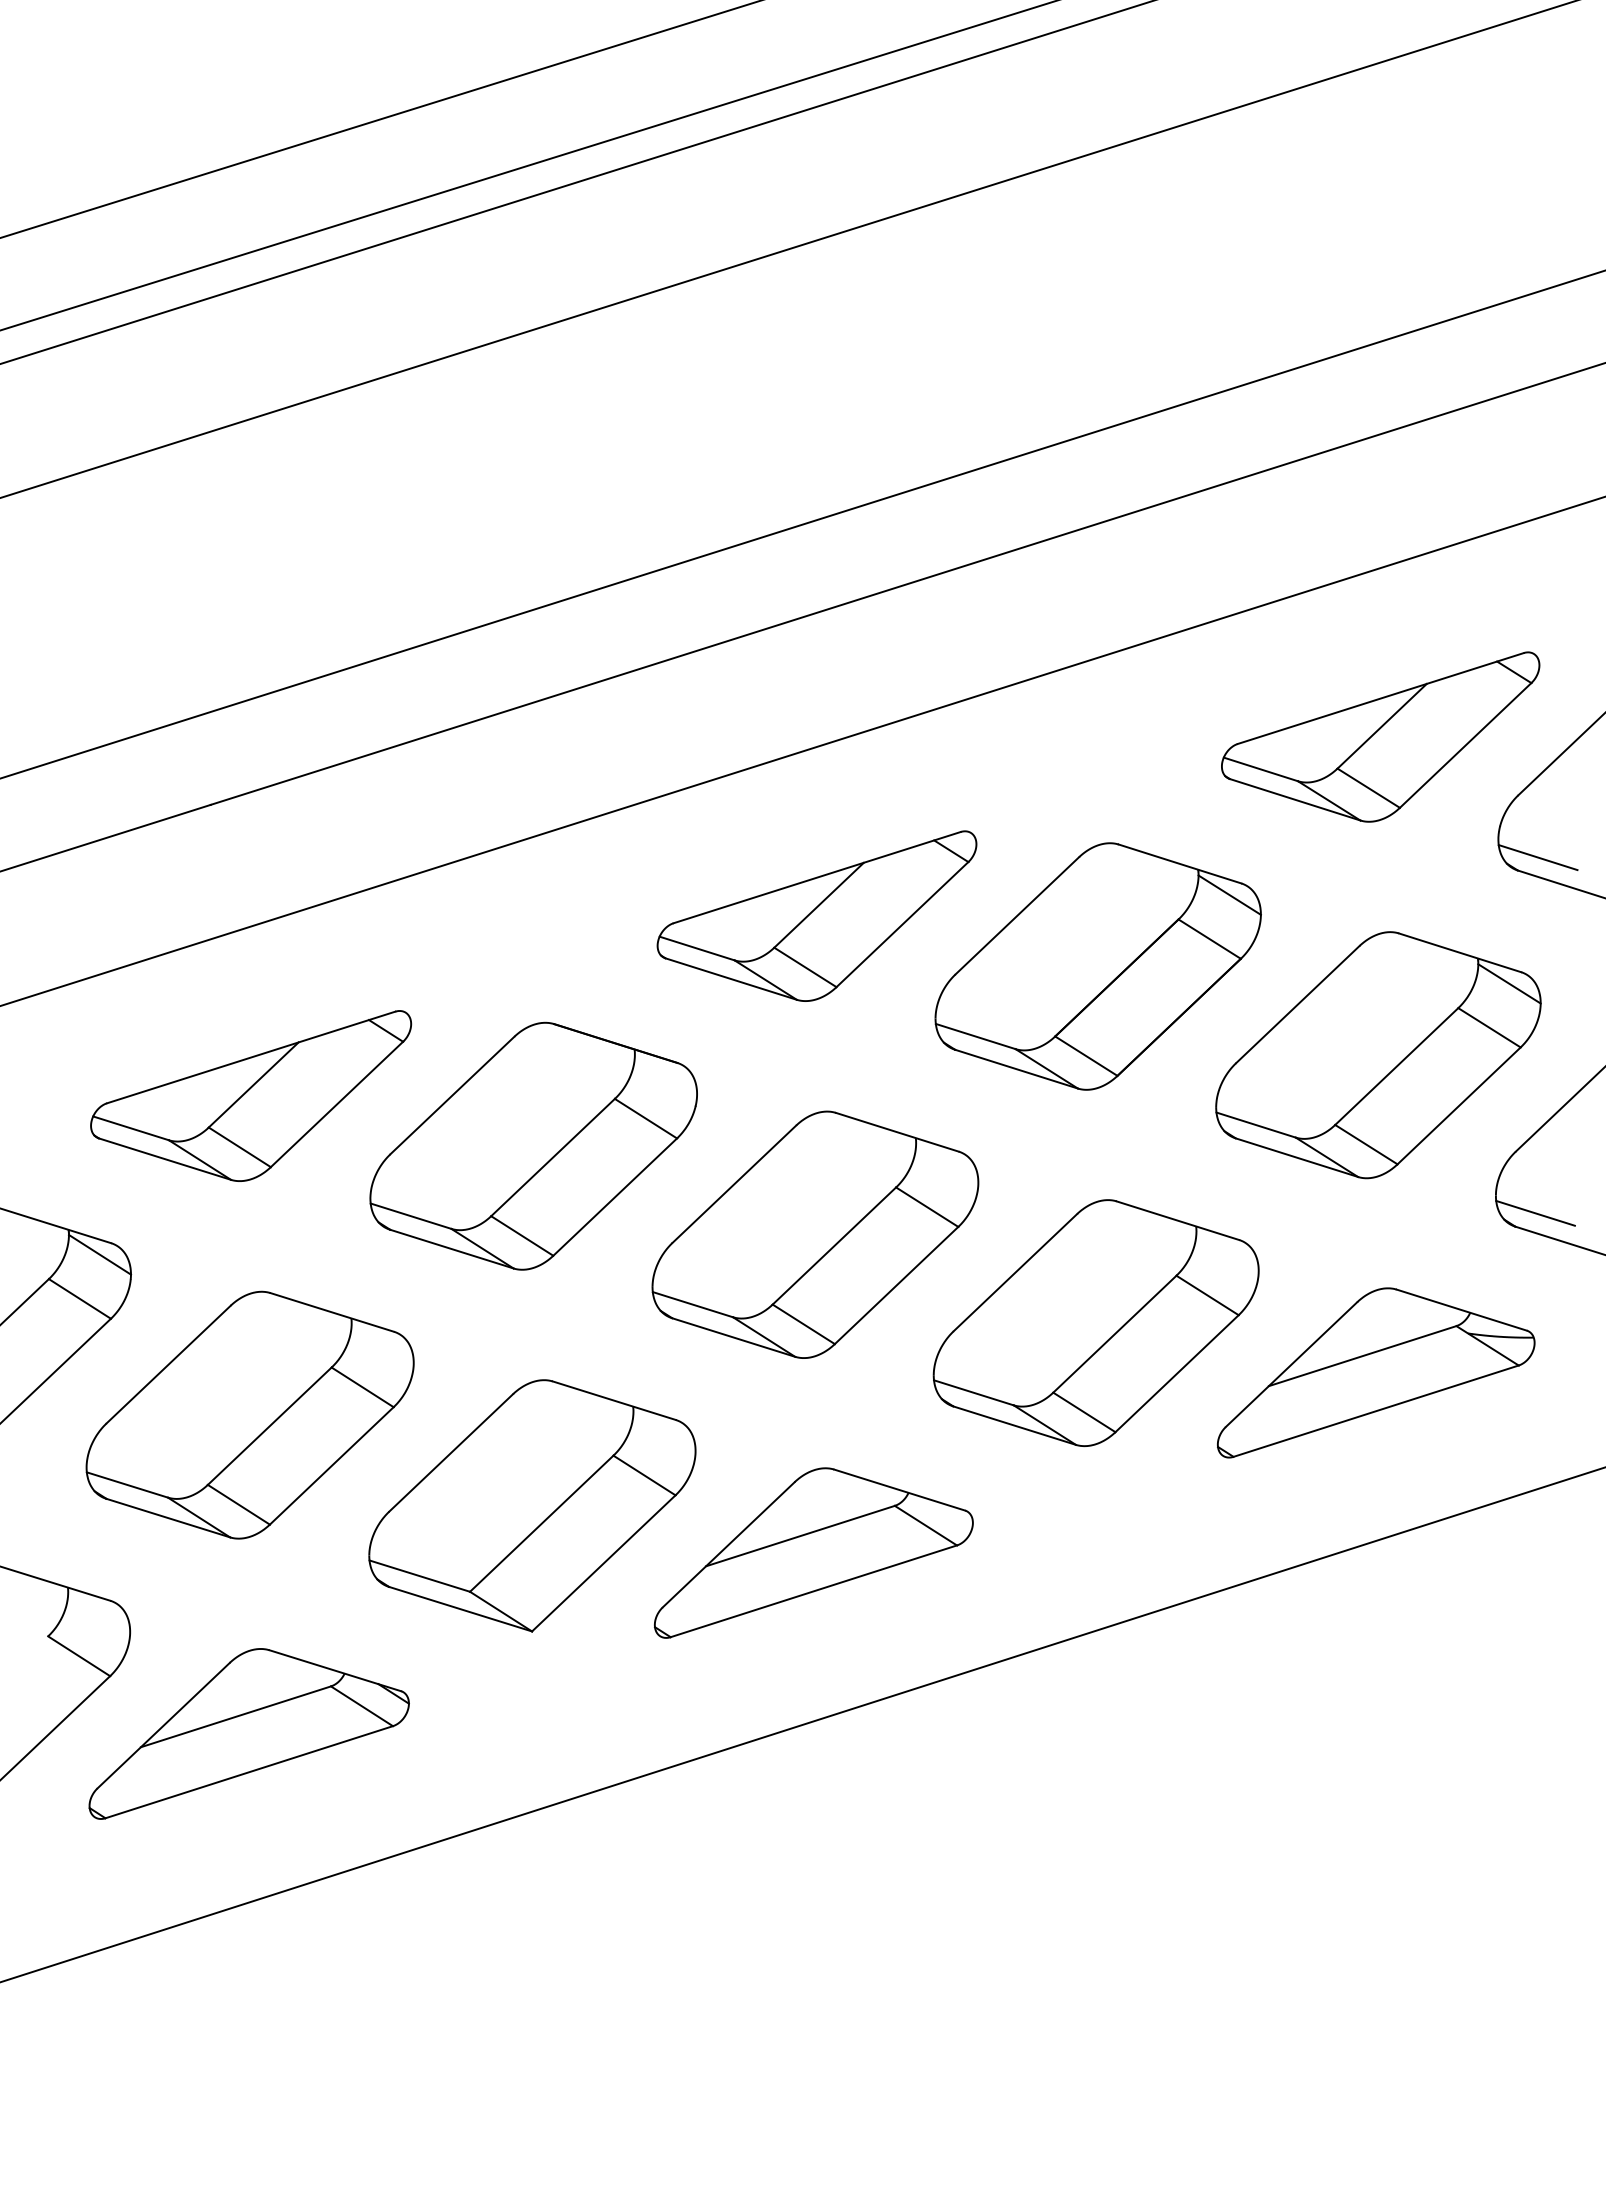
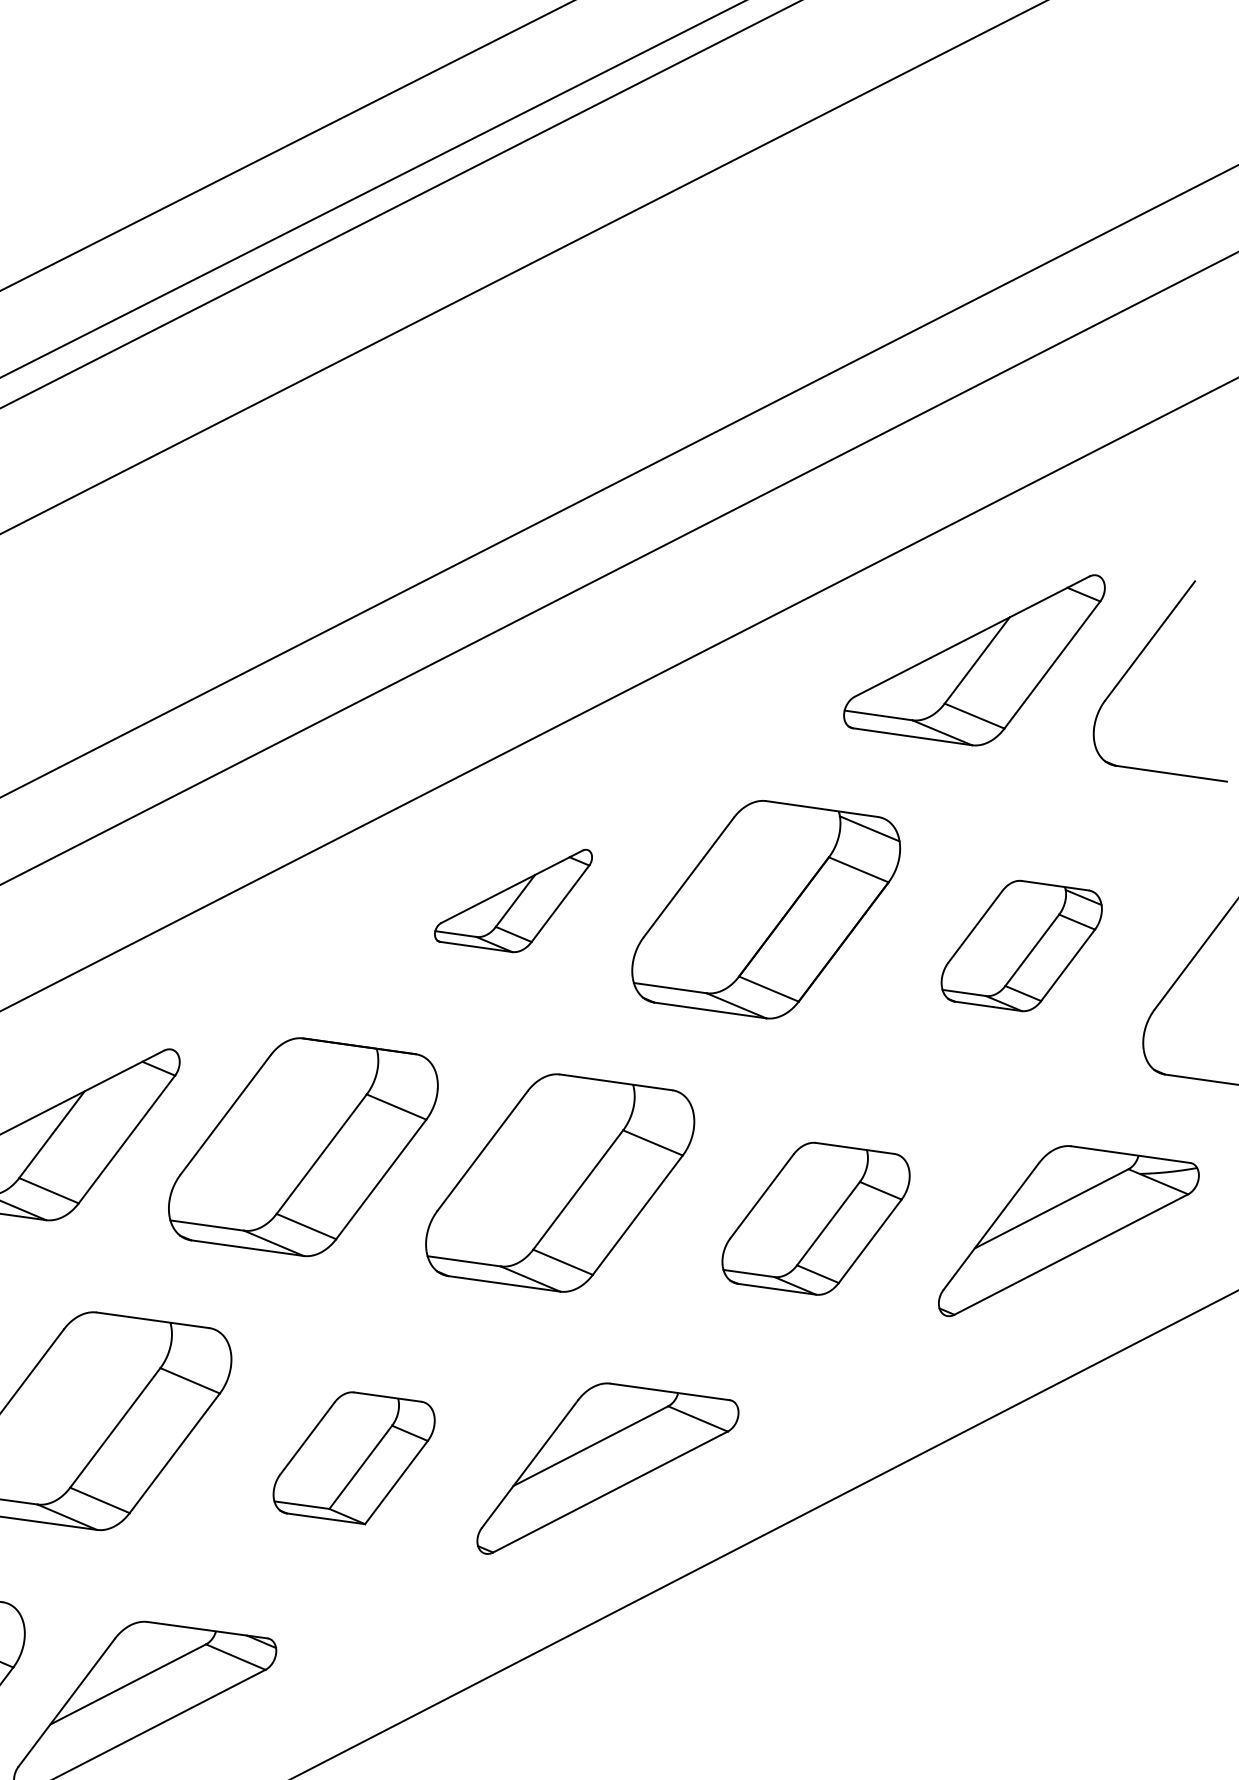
line: (1537, 857) -> (1130, 751), removed
part: (816, 915) -> (514, 906), size x0.6
part: (1378, 1055) -> (1021, 946), size x0.6
line: (1535, 1212) -> (1180, 1059), removed
part: (1095, 1322) -> (815, 1218), size x0.7
part: (532, 1505) -> (354, 1458), size x0.6

